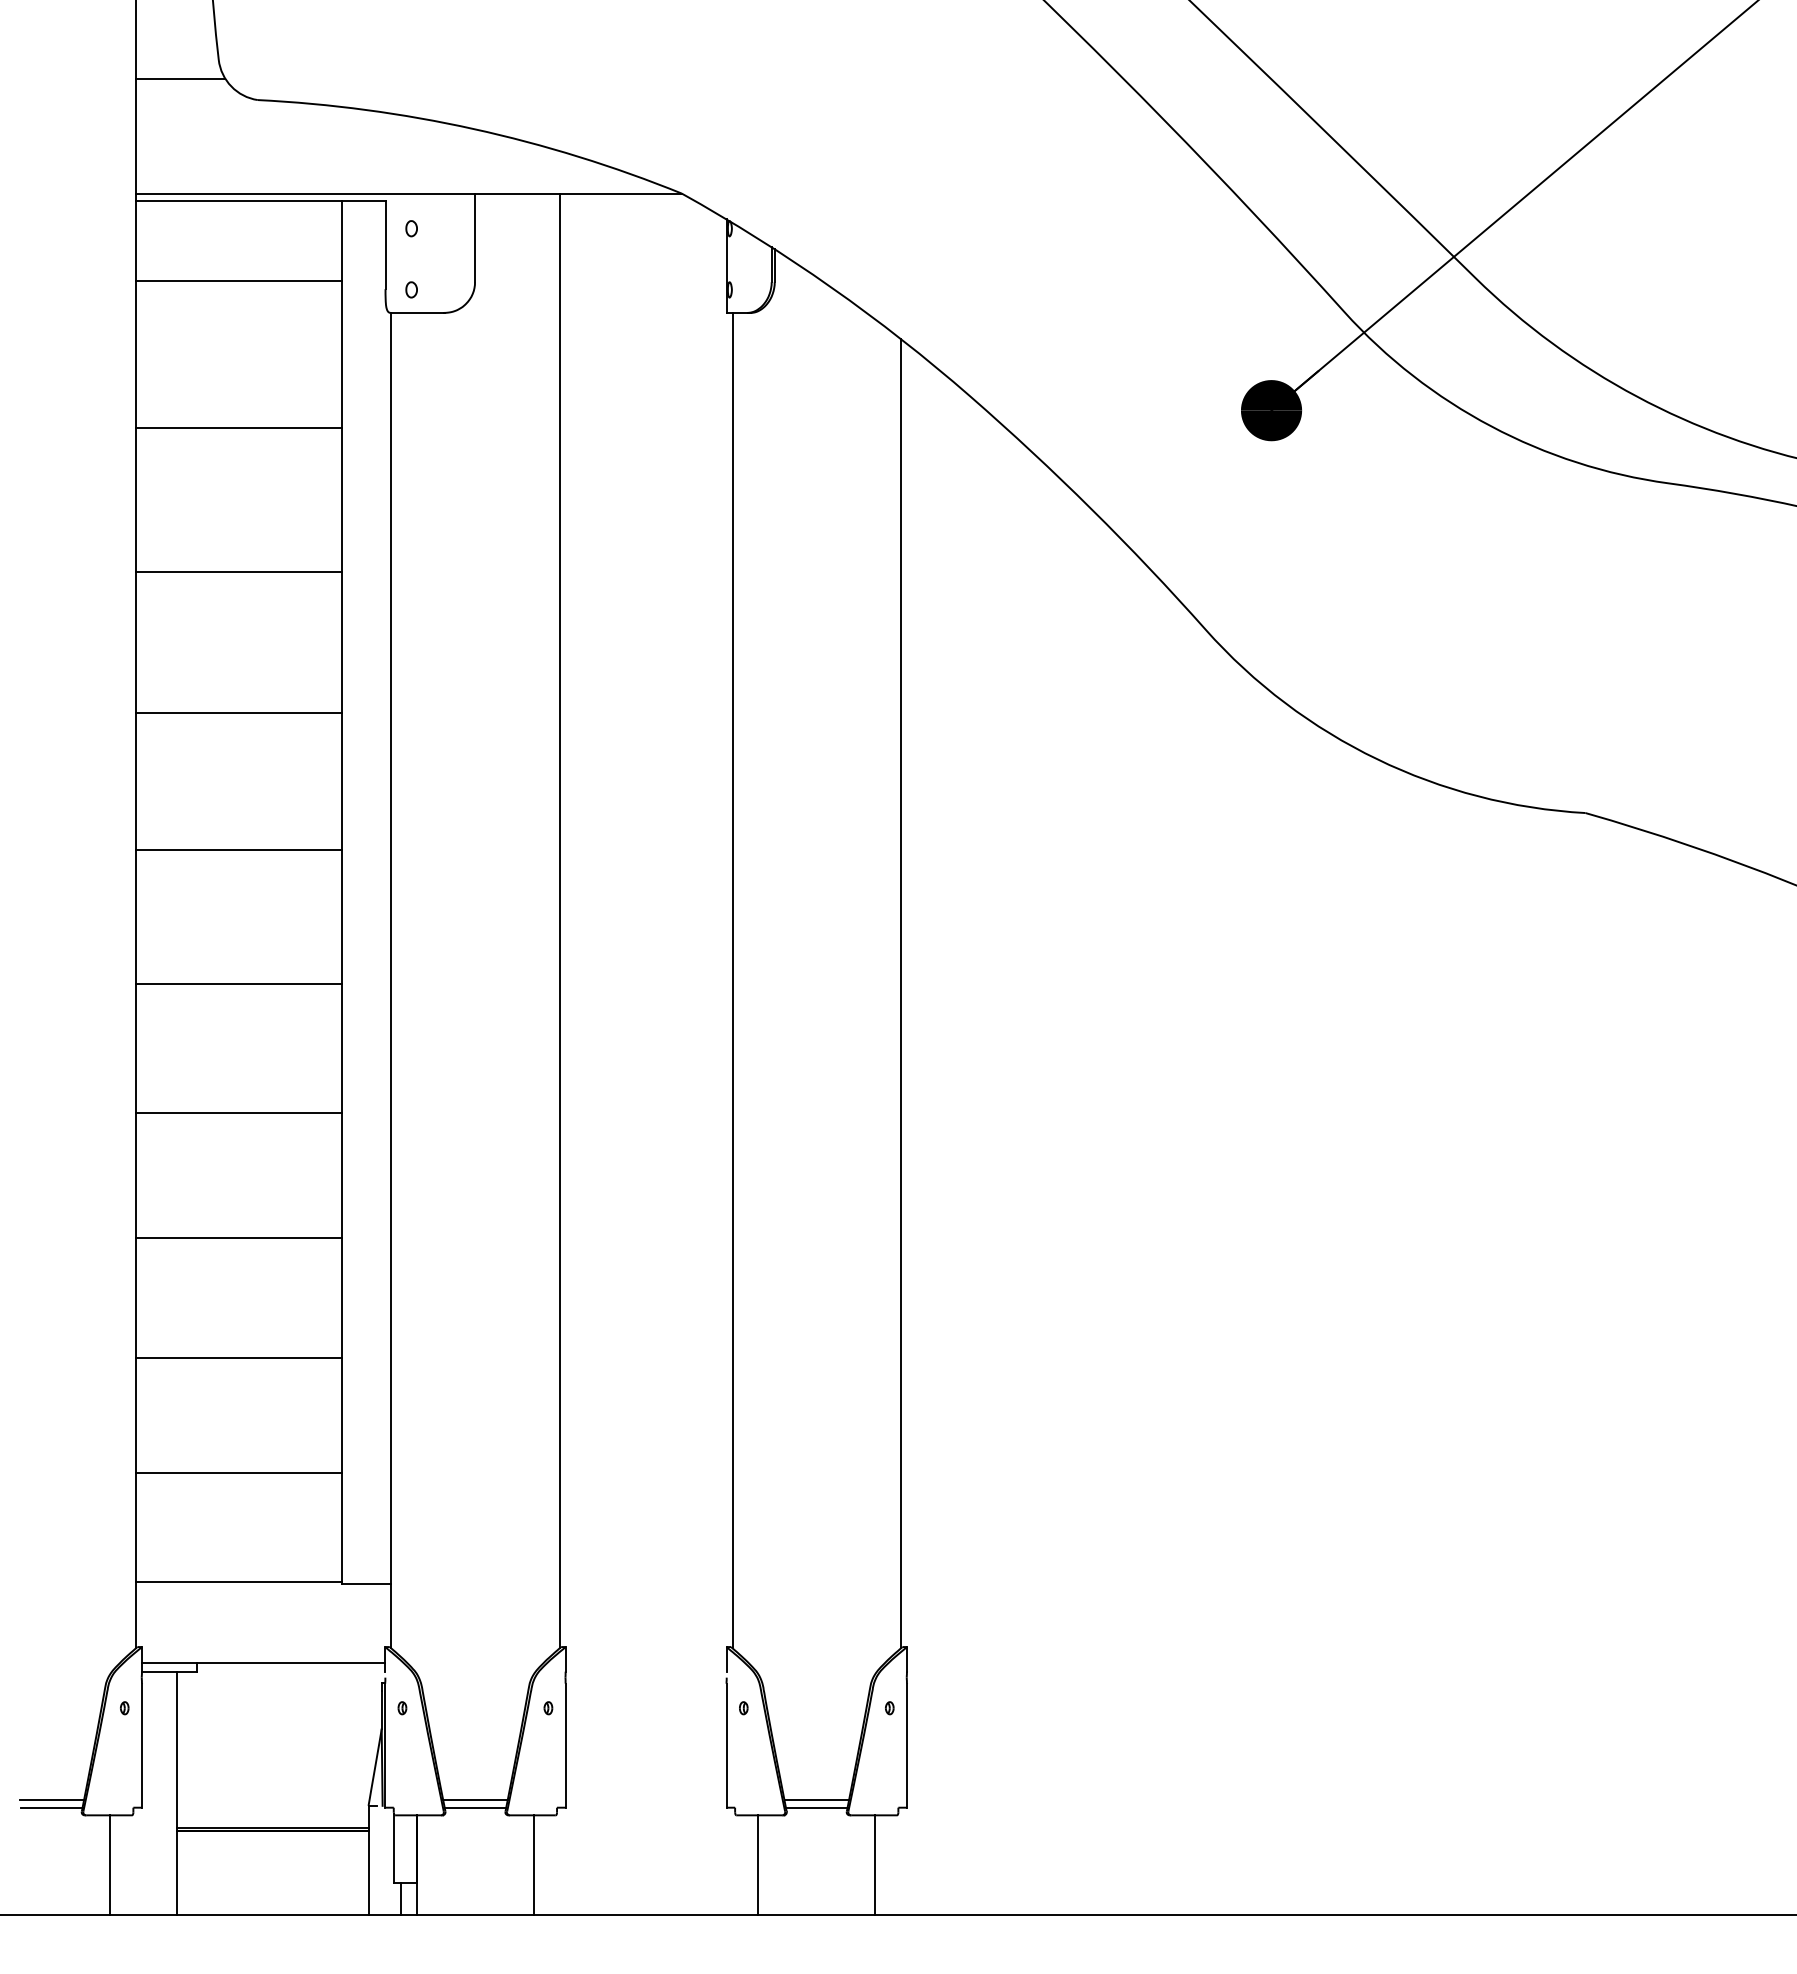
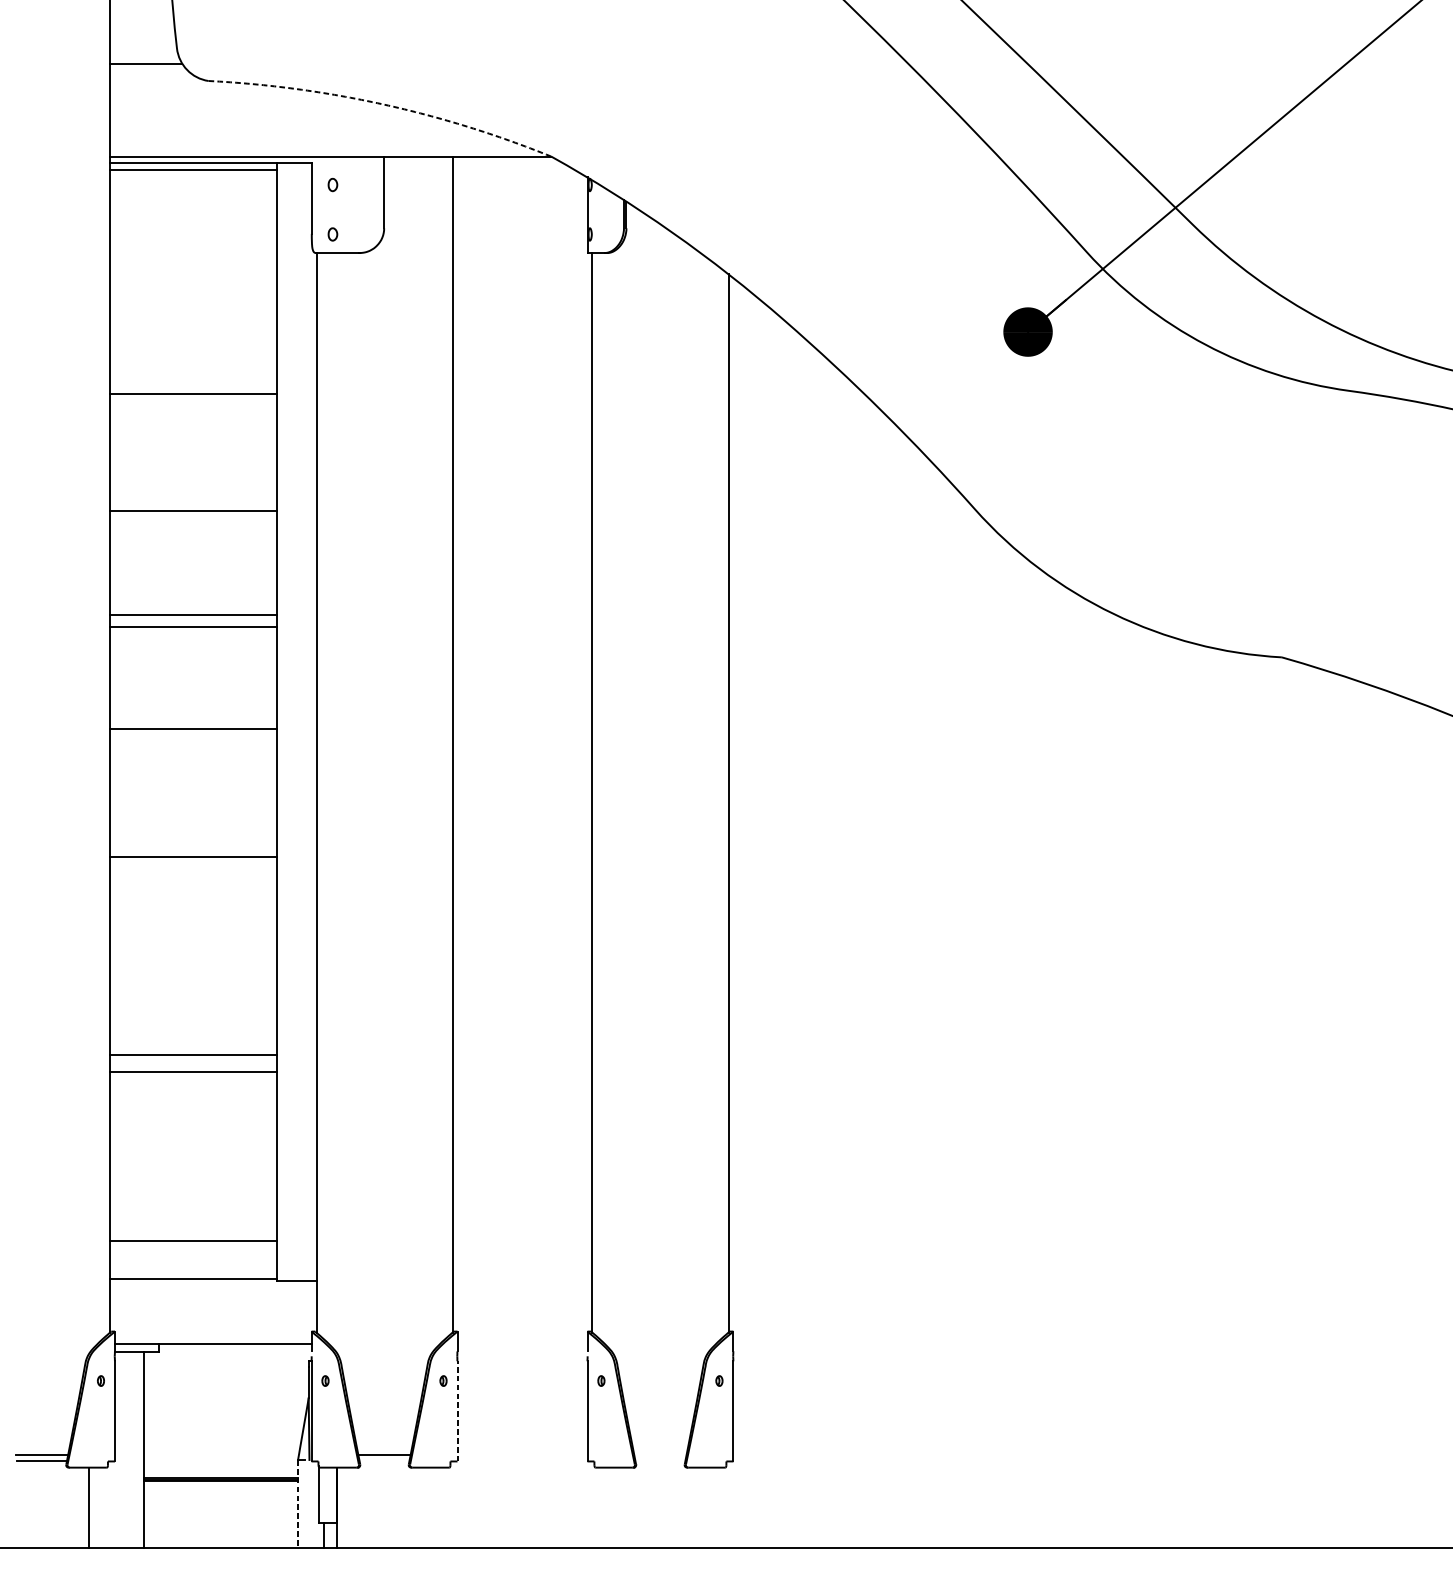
line: (473, 129) -> (382, 104), solid -> dashed
line: (238, 281) -> (192, 170), moved
line: (238, 428) -> (192, 394), moved
line: (238, 571) -> (192, 510), moved
line: (238, 712) -> (192, 626), moved
line: (238, 850) -> (192, 615), moved
line: (238, 983) -> (192, 728), moved
line: (238, 1113) -> (192, 856), moved
line: (238, 1238) -> (192, 1072), moved
line: (238, 1358) -> (192, 1054), moved
line: (238, 1473) -> (192, 1241), moved
line: (565, 1745) -> (457, 1411), solid -> dashed
line: (816, 1800) -> (660, 1455), removed
line: (475, 1807) -> (384, 1461), removed
line: (816, 1807) -> (660, 1461), removed
line: (368, 1860) -> (298, 1504), solid -> dashed
line: (533, 1864) -> (431, 1507), removed
line: (758, 1864) -> (613, 1507), removed
line: (875, 1864) -> (707, 1507), removed

